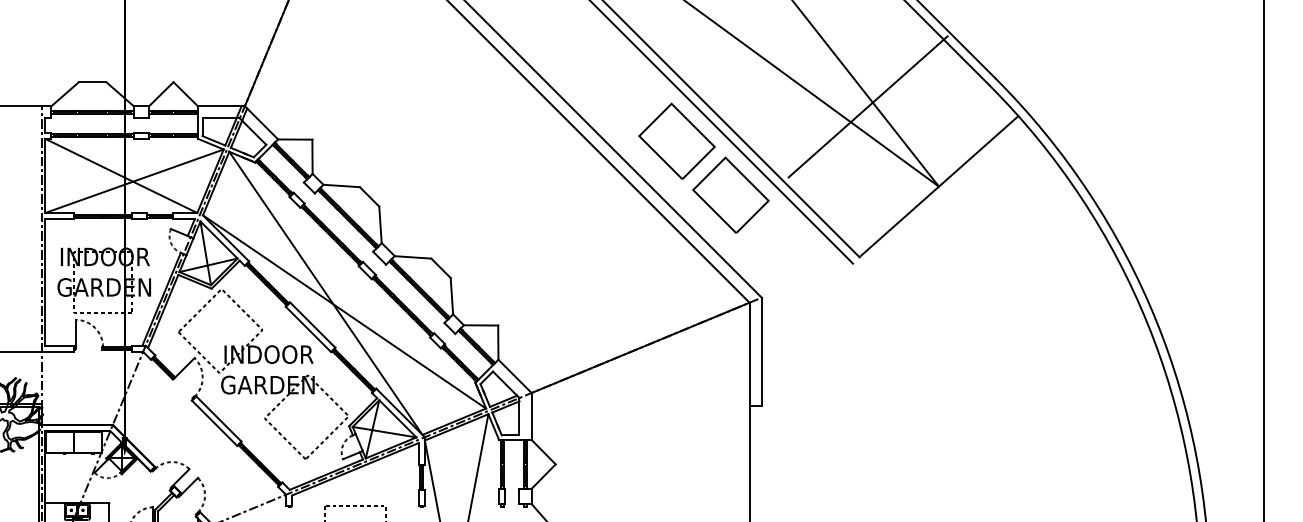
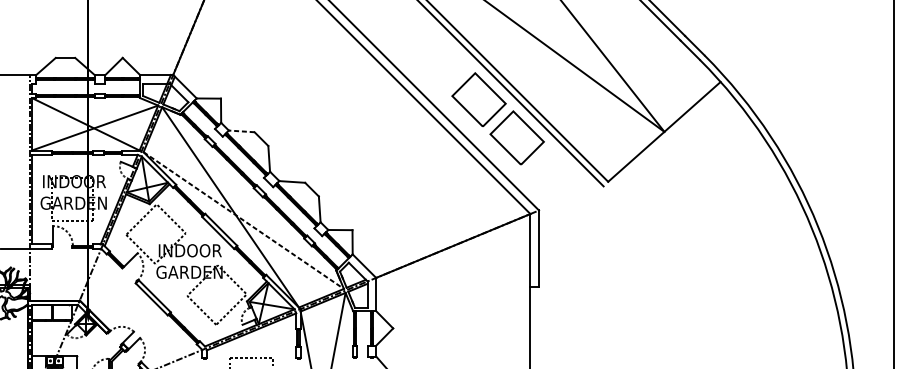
line: (867, 106) -> (613, 75), removed
line: (341, 185) -> (241, 131), solid -> dashed
line: (344, 312) -> (243, 220), solid -> dashed

